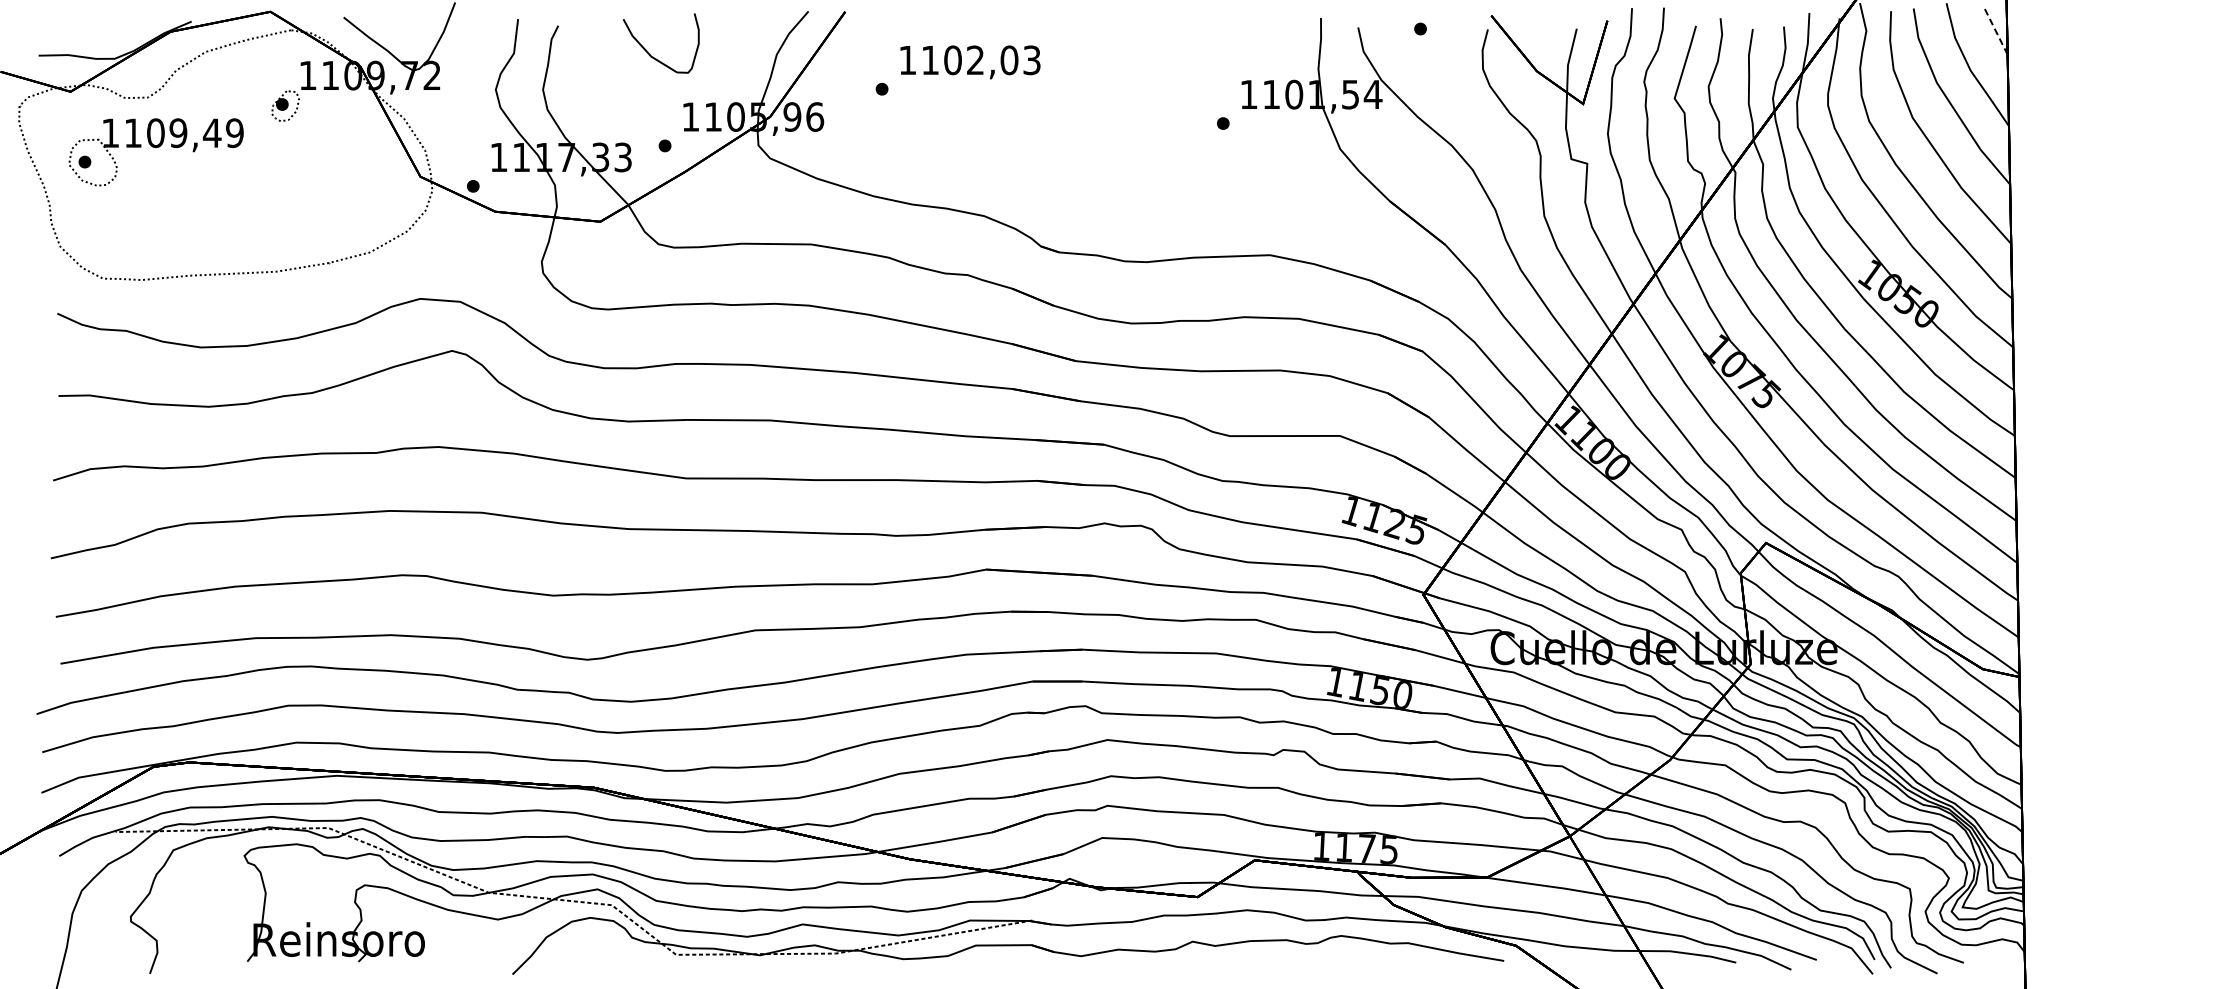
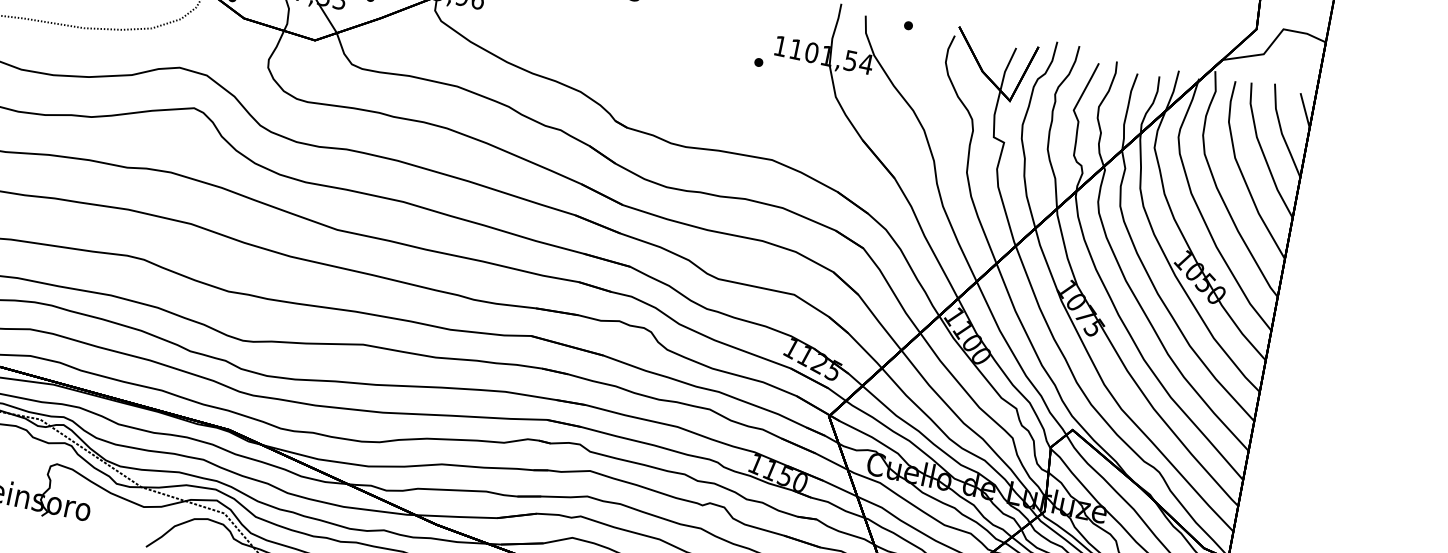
line: (1996, 31) -> (1305, 110), dashed -> solid

